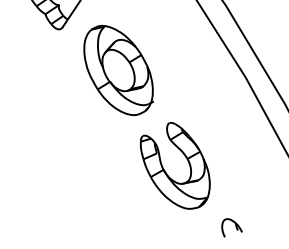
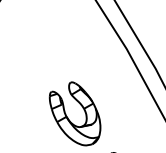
part: (118, 69) -> (33, 43), removed

